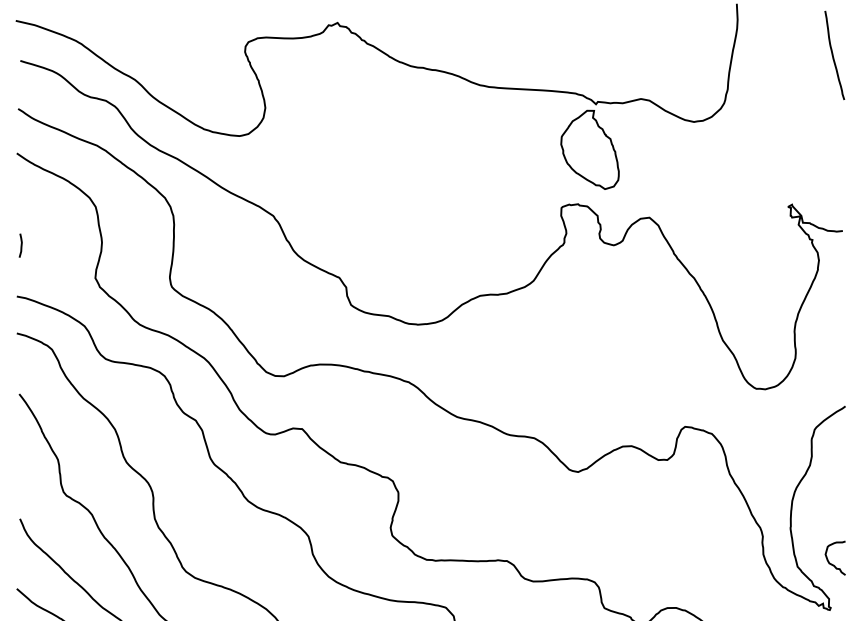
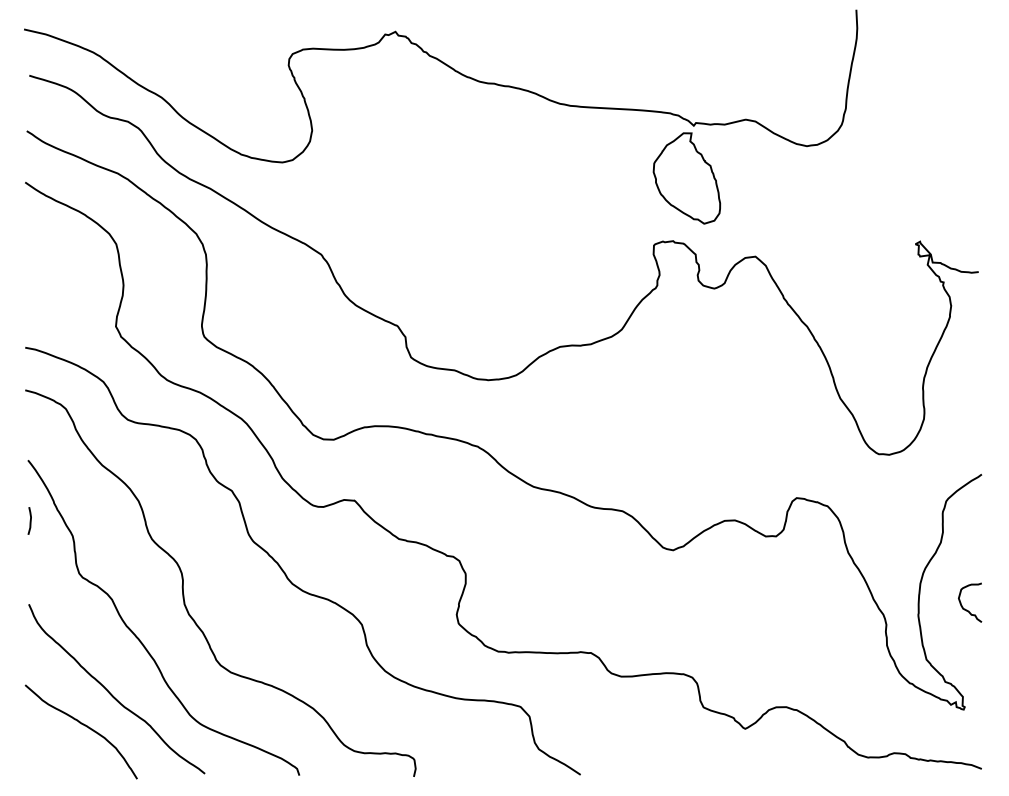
curve: (833, 56) -> (968, 70), removed
curve: (20, 245) -> (29, 520), moved
curve: (833, 564) -> (967, 609), moved

